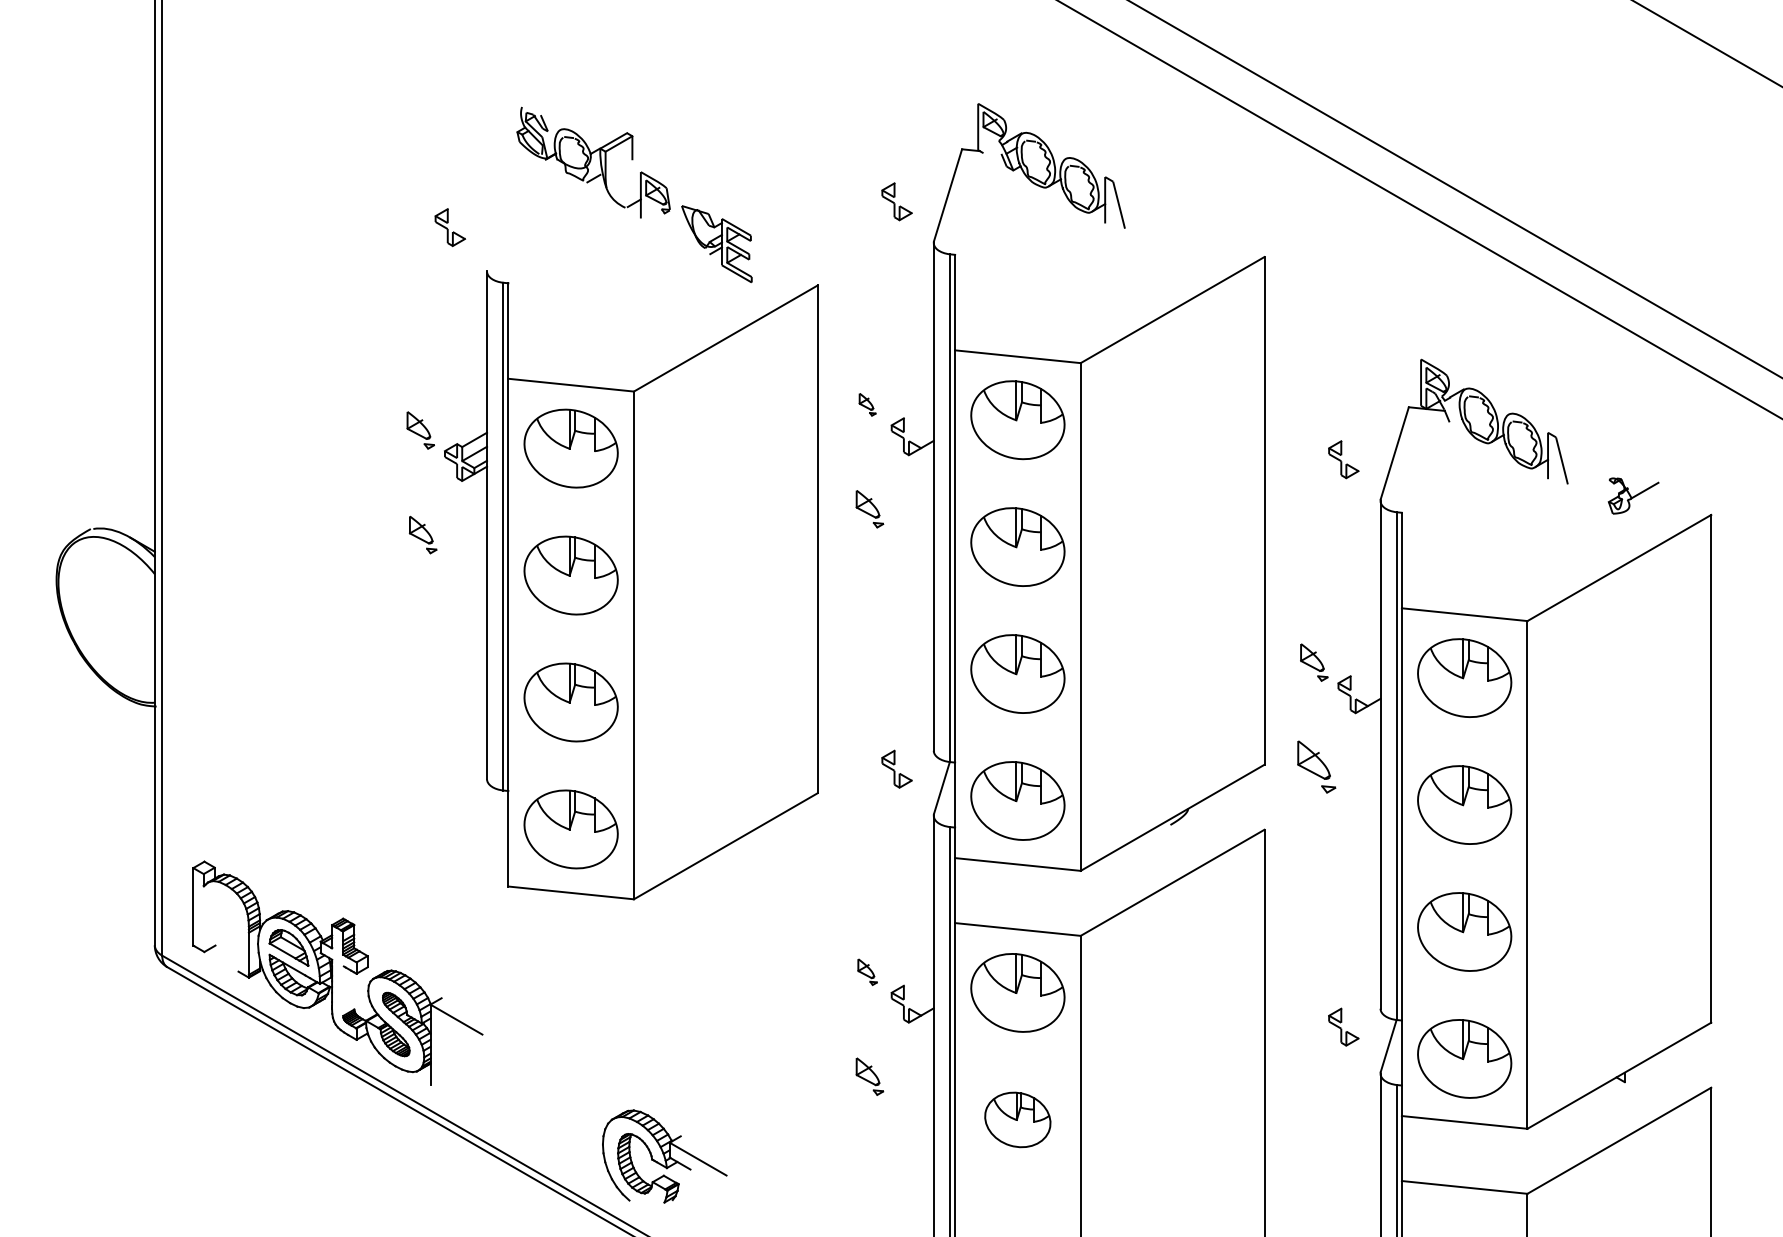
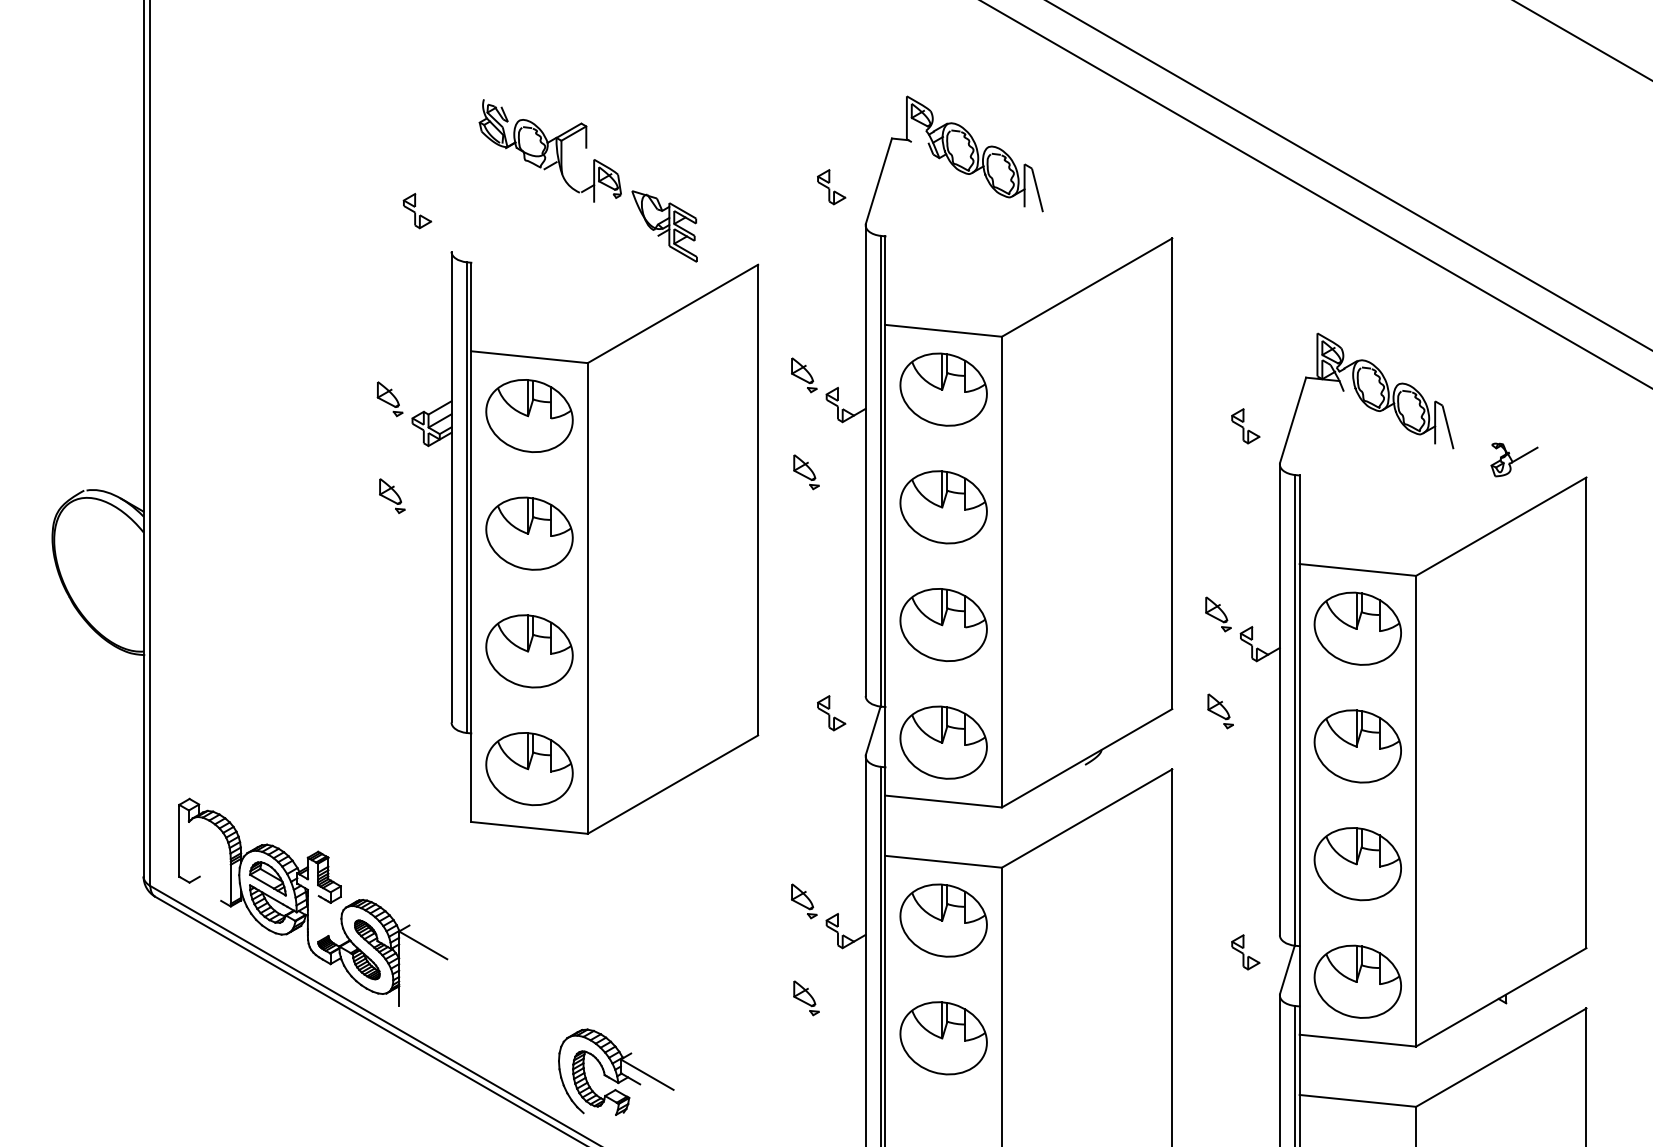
part: (867, 404) -> (804, 375), size x1.67
part: (1316, 767) -> (1220, 711), size x0.71
part: (867, 972) -> (804, 901), size x1.43
part: (1017, 1120) -> (943, 1038), size x1.43

